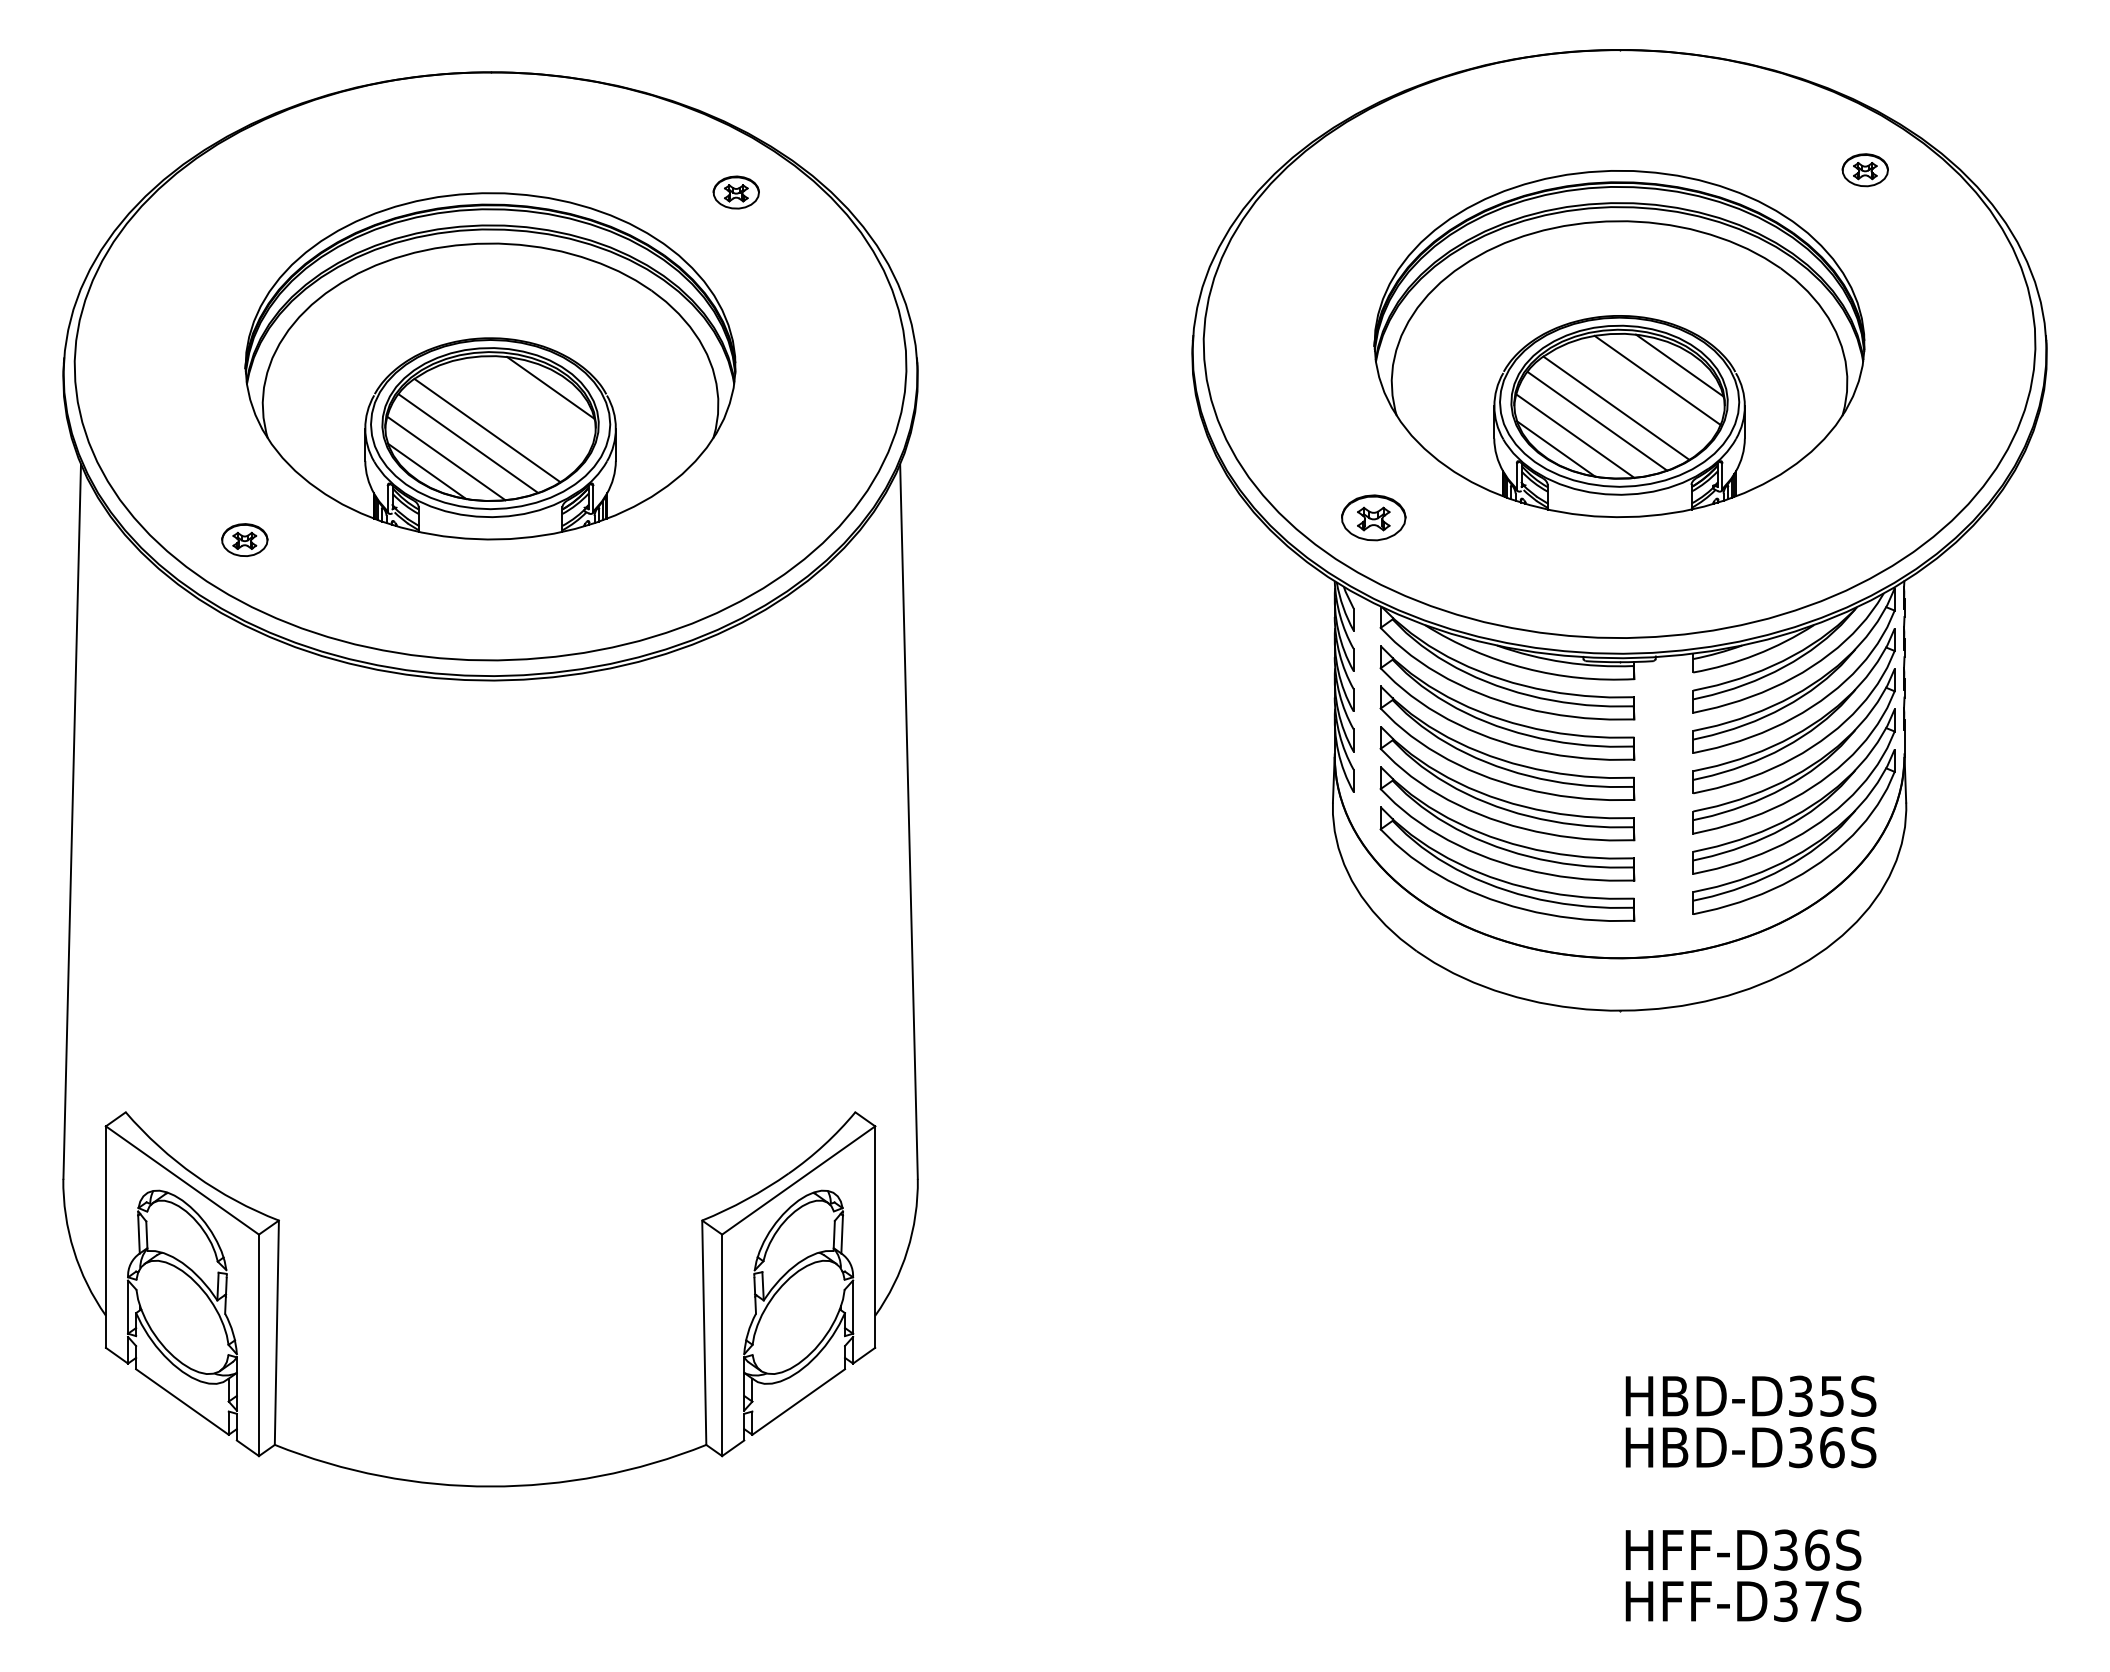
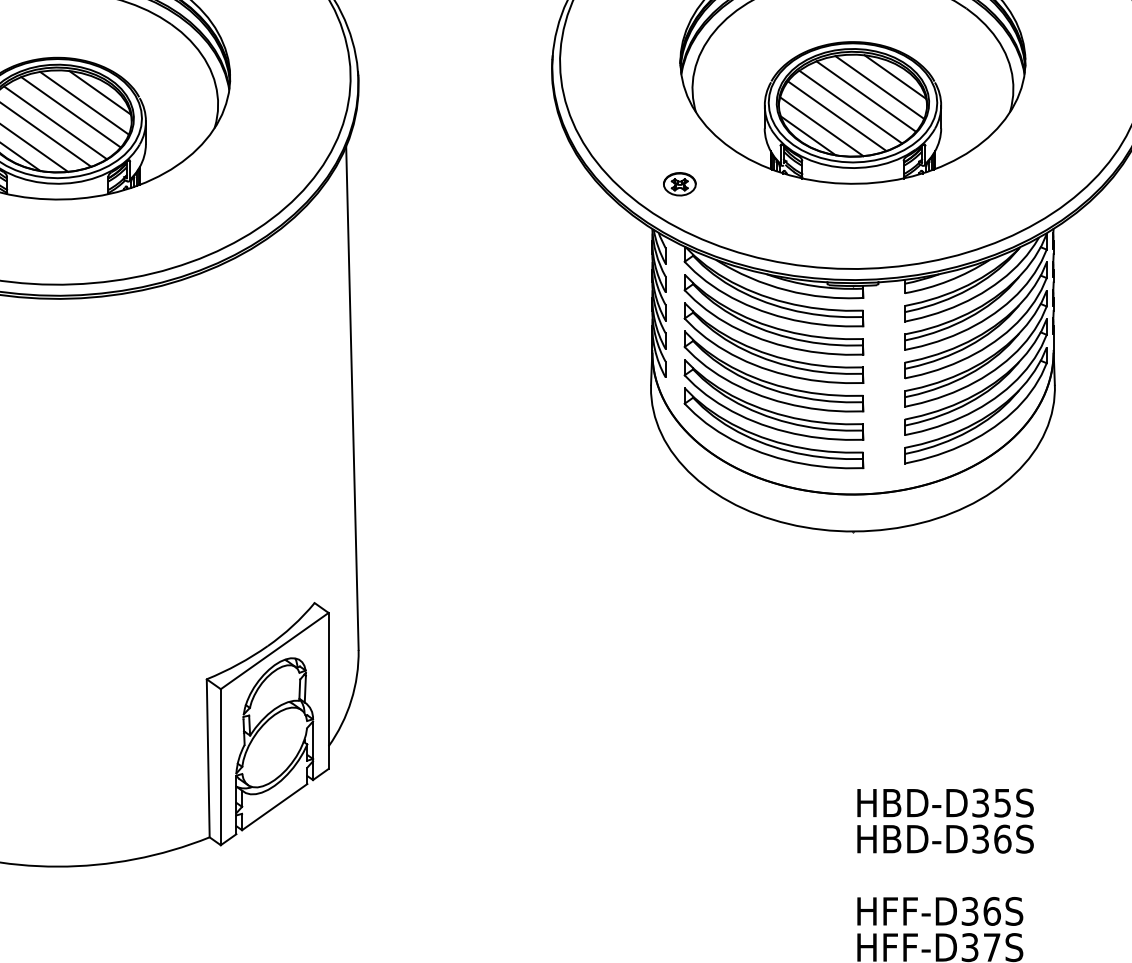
line: (1638, 393) -> (866, 96), added
line: (528, 402) -> (84, 103), added
line: (509, 415) -> (71, 112), added
part: (1373, 517) -> (679, 184), size x0.71

